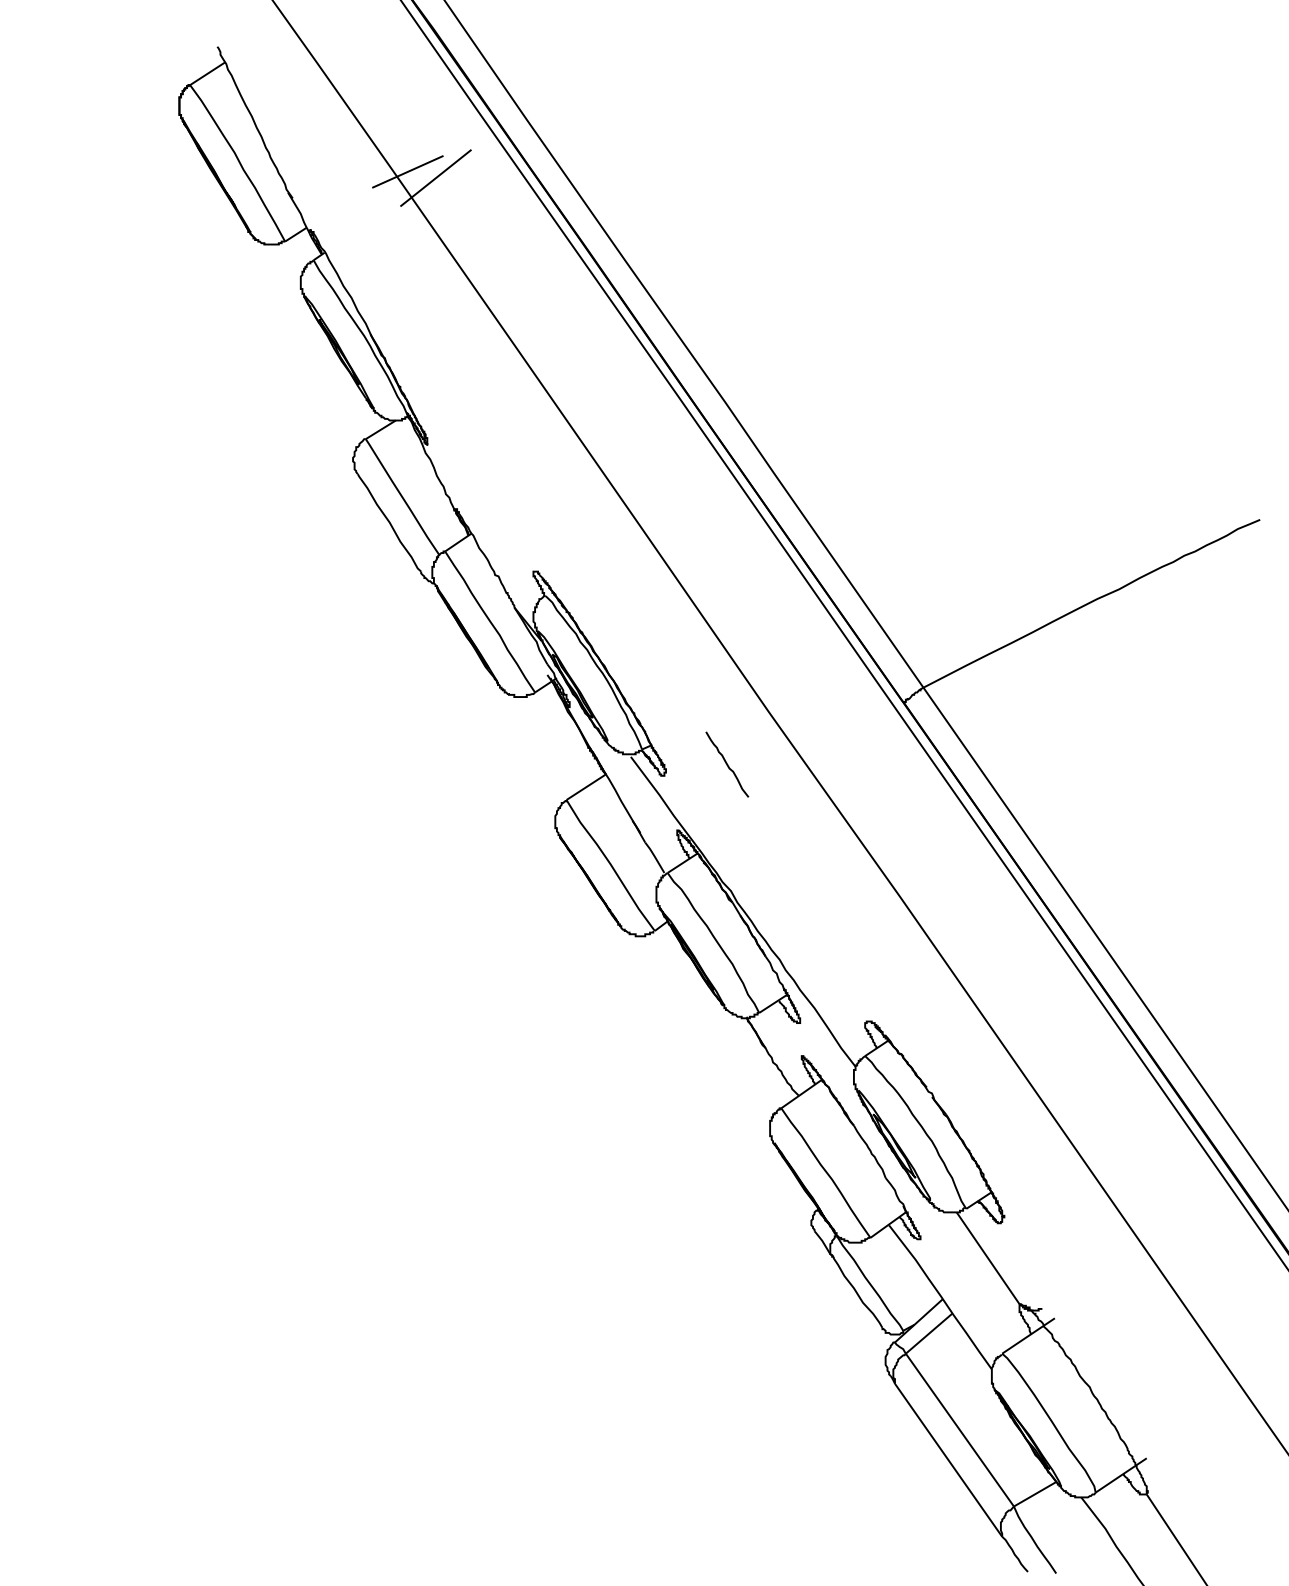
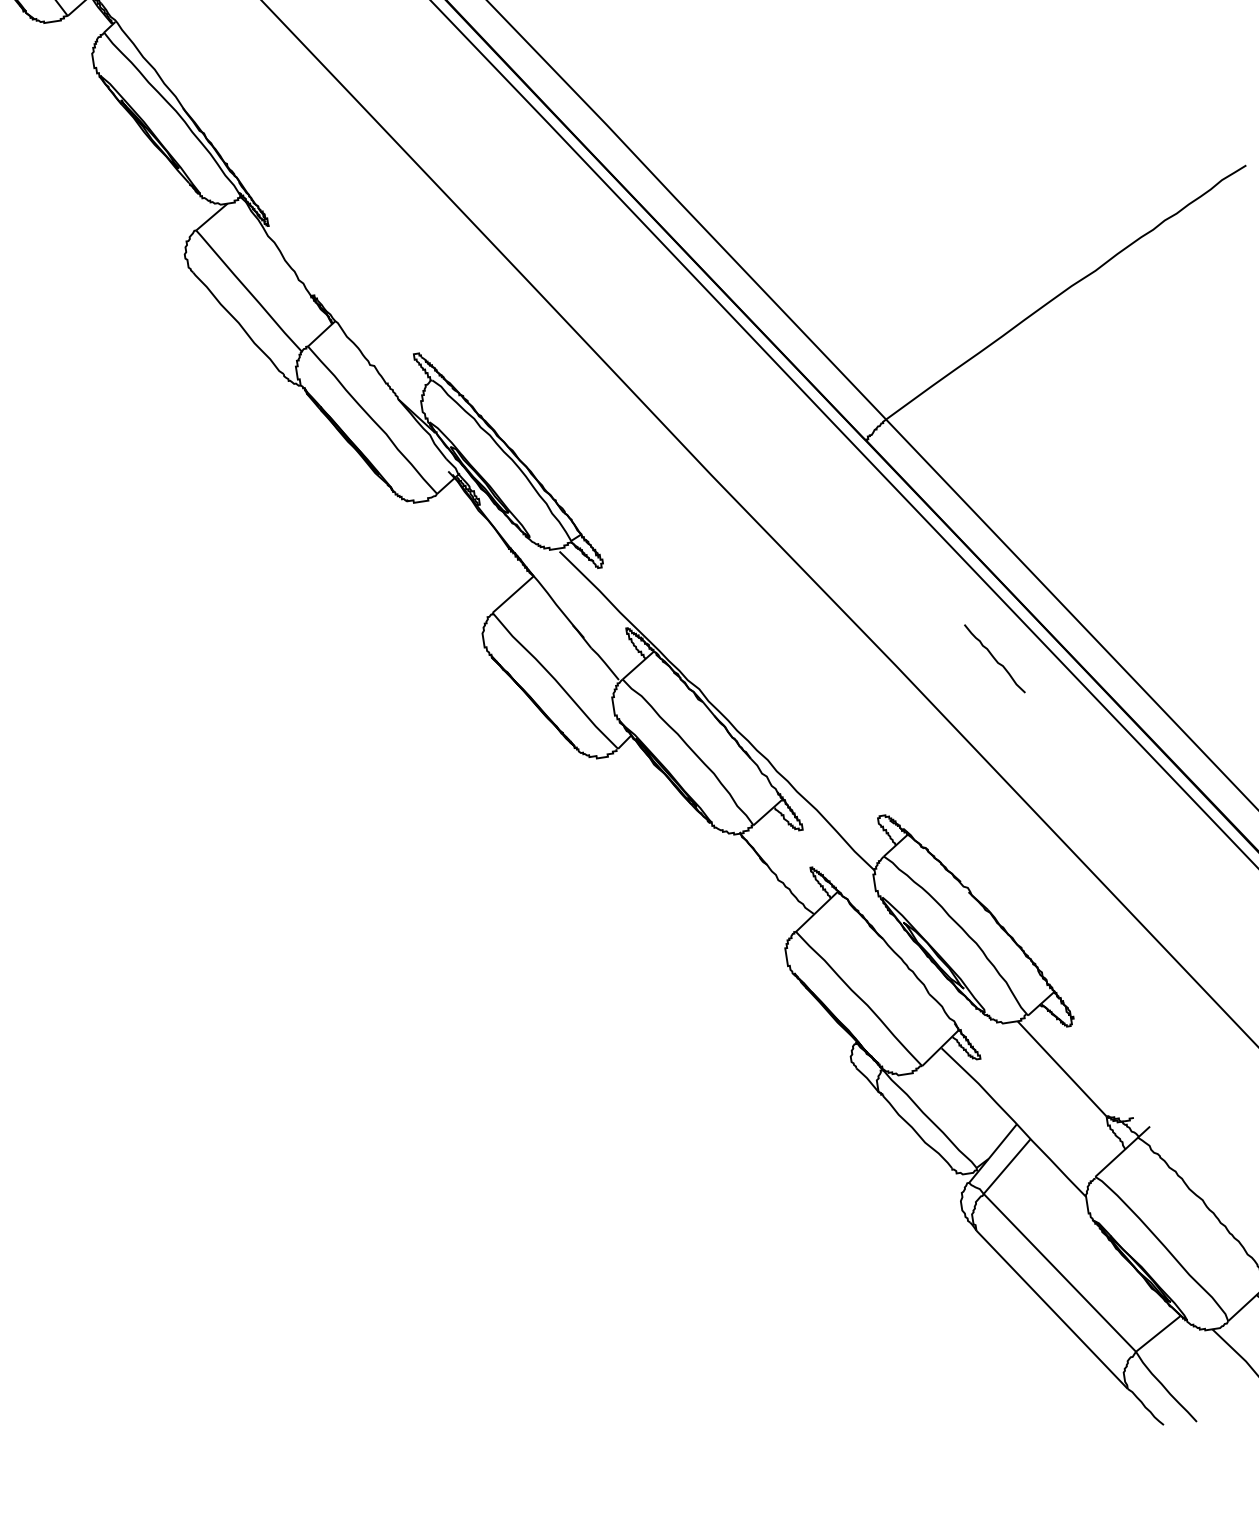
curve: (727, 764) -> (995, 658), moved

